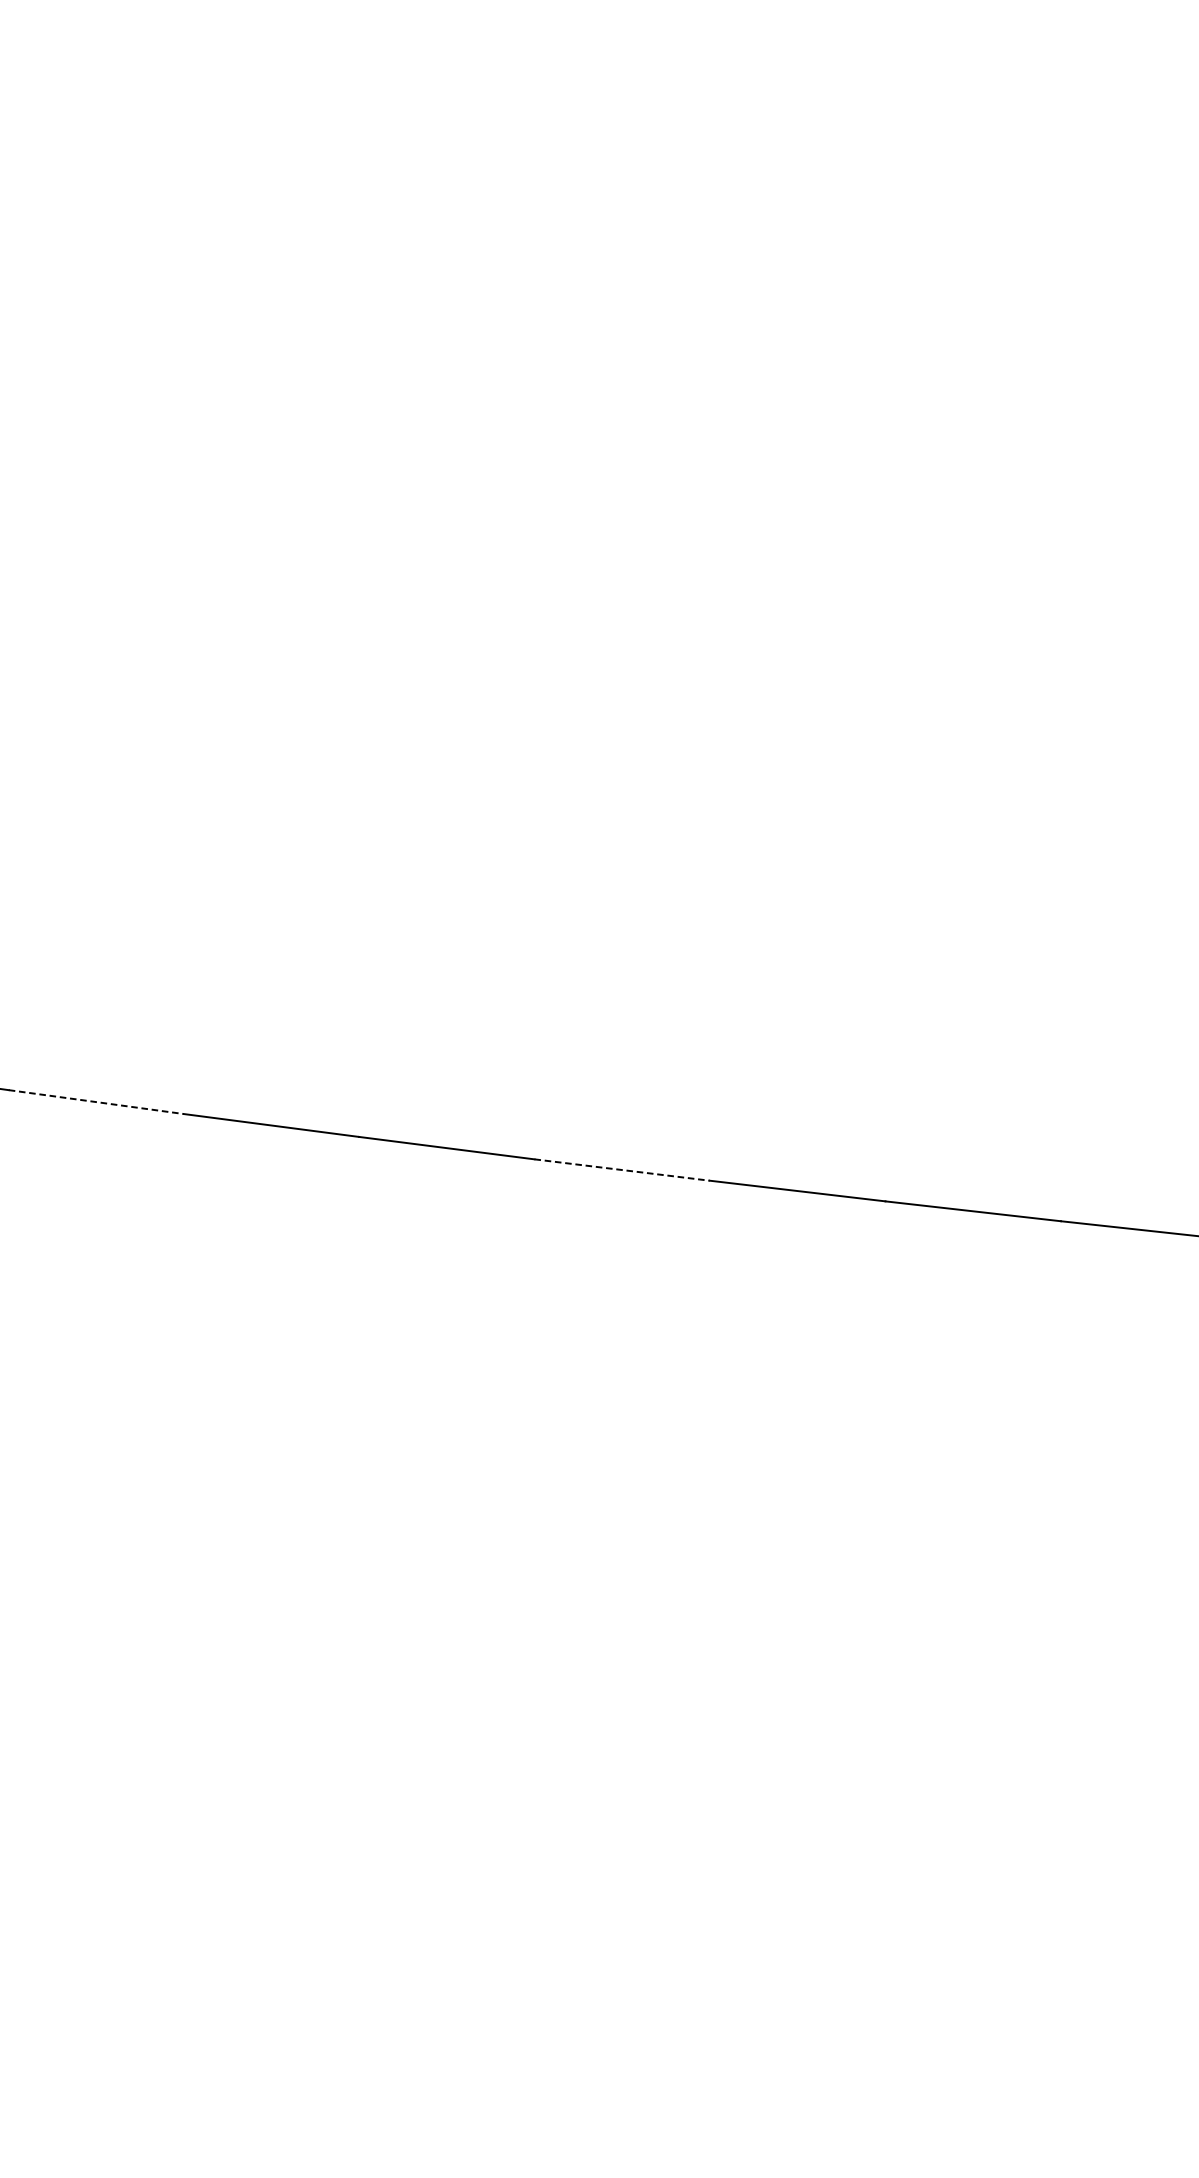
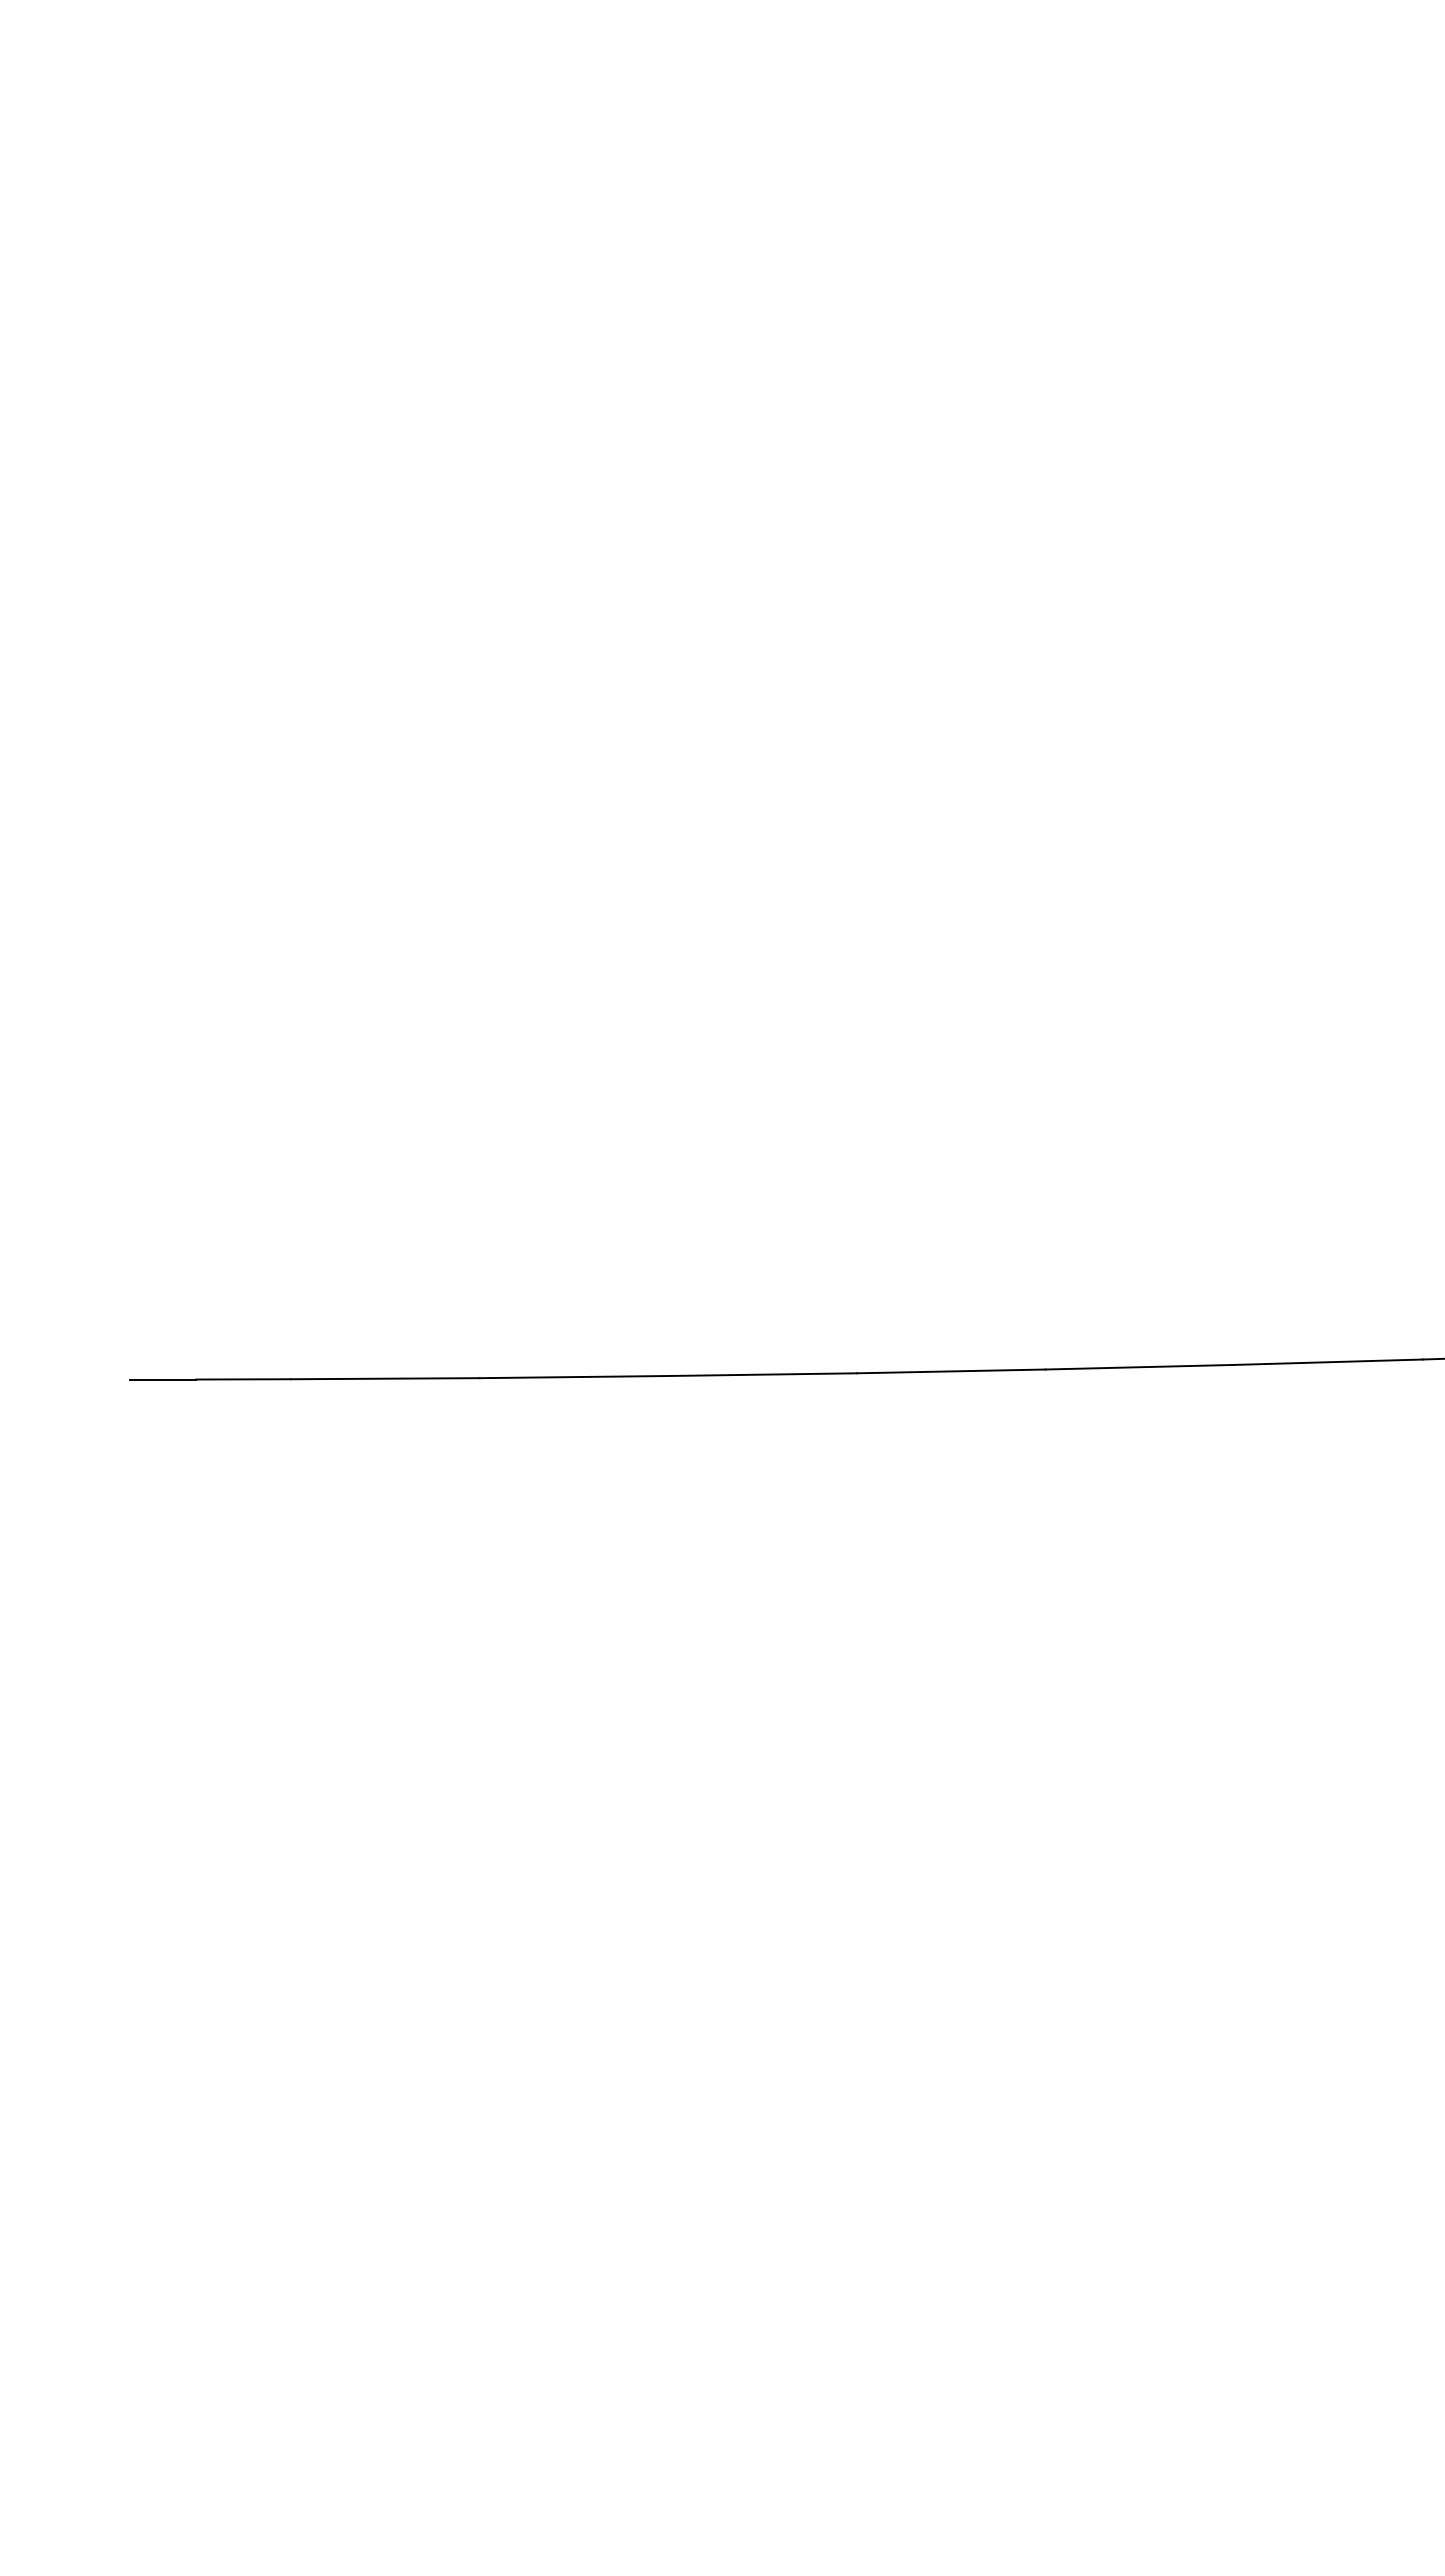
line: (96, 1101) -> (385, 1378), dashed -> solid
line: (622, 1170) -> (951, 1371), dashed -> solid

